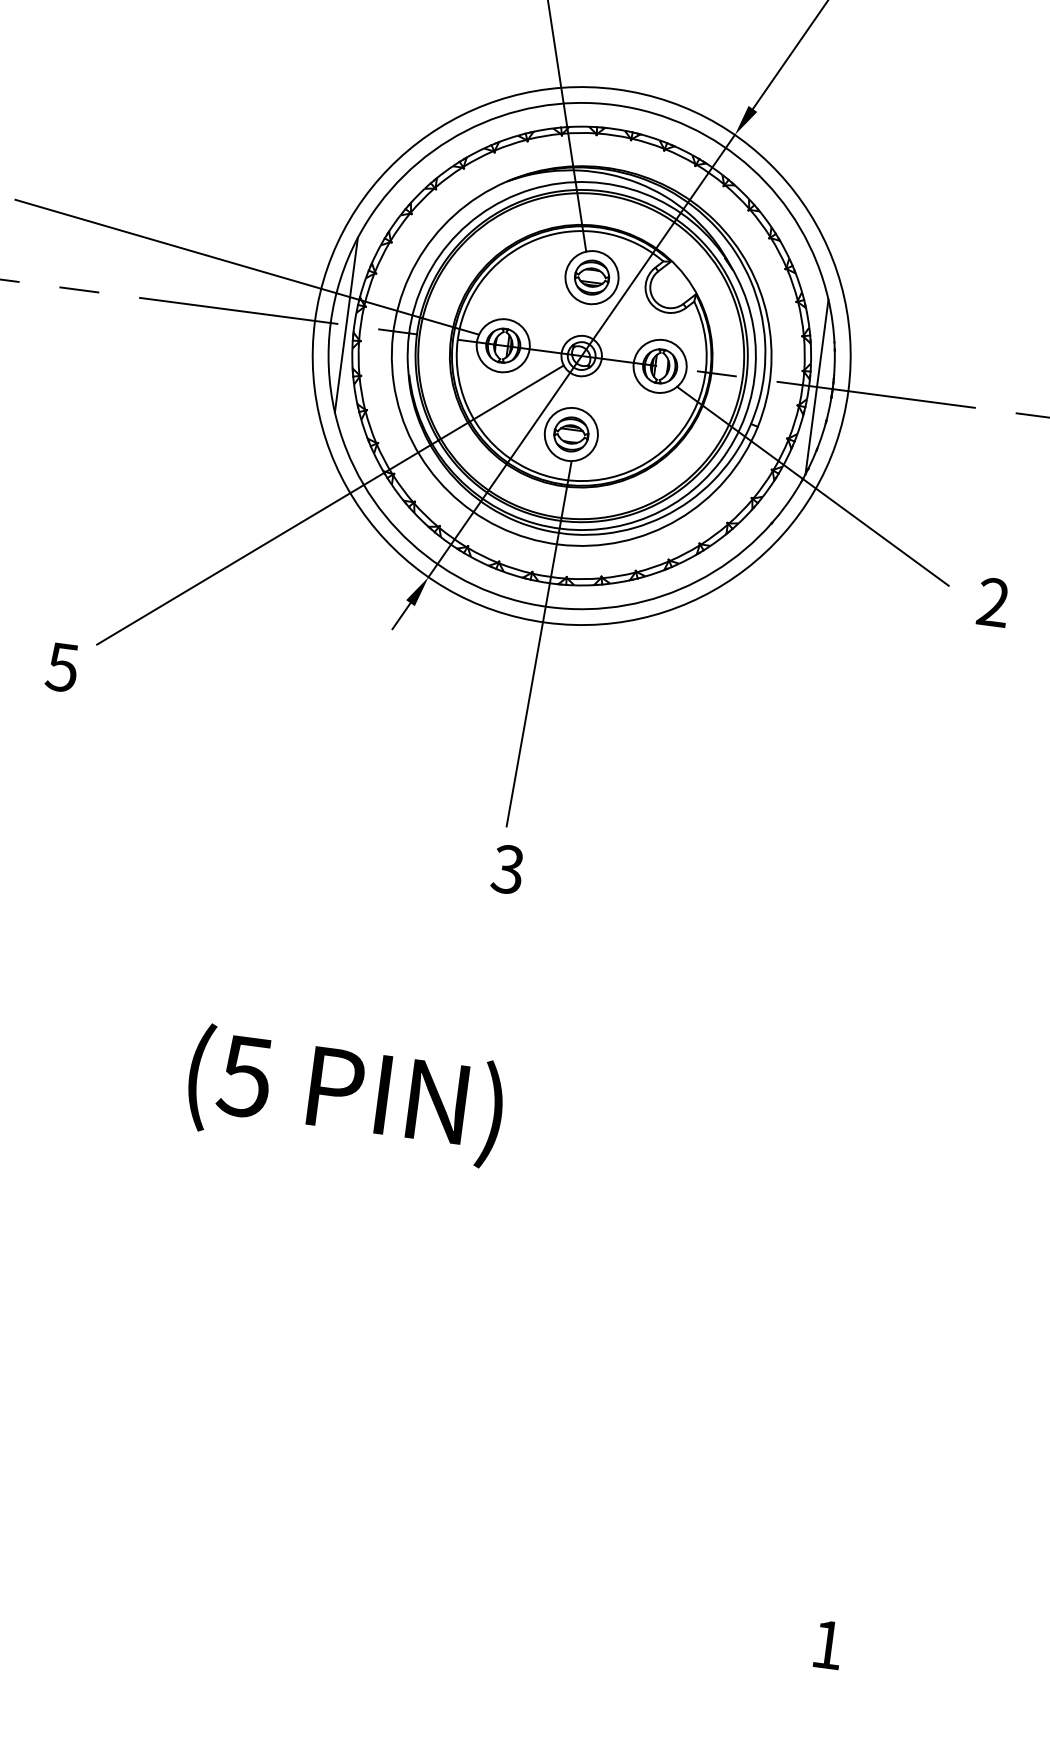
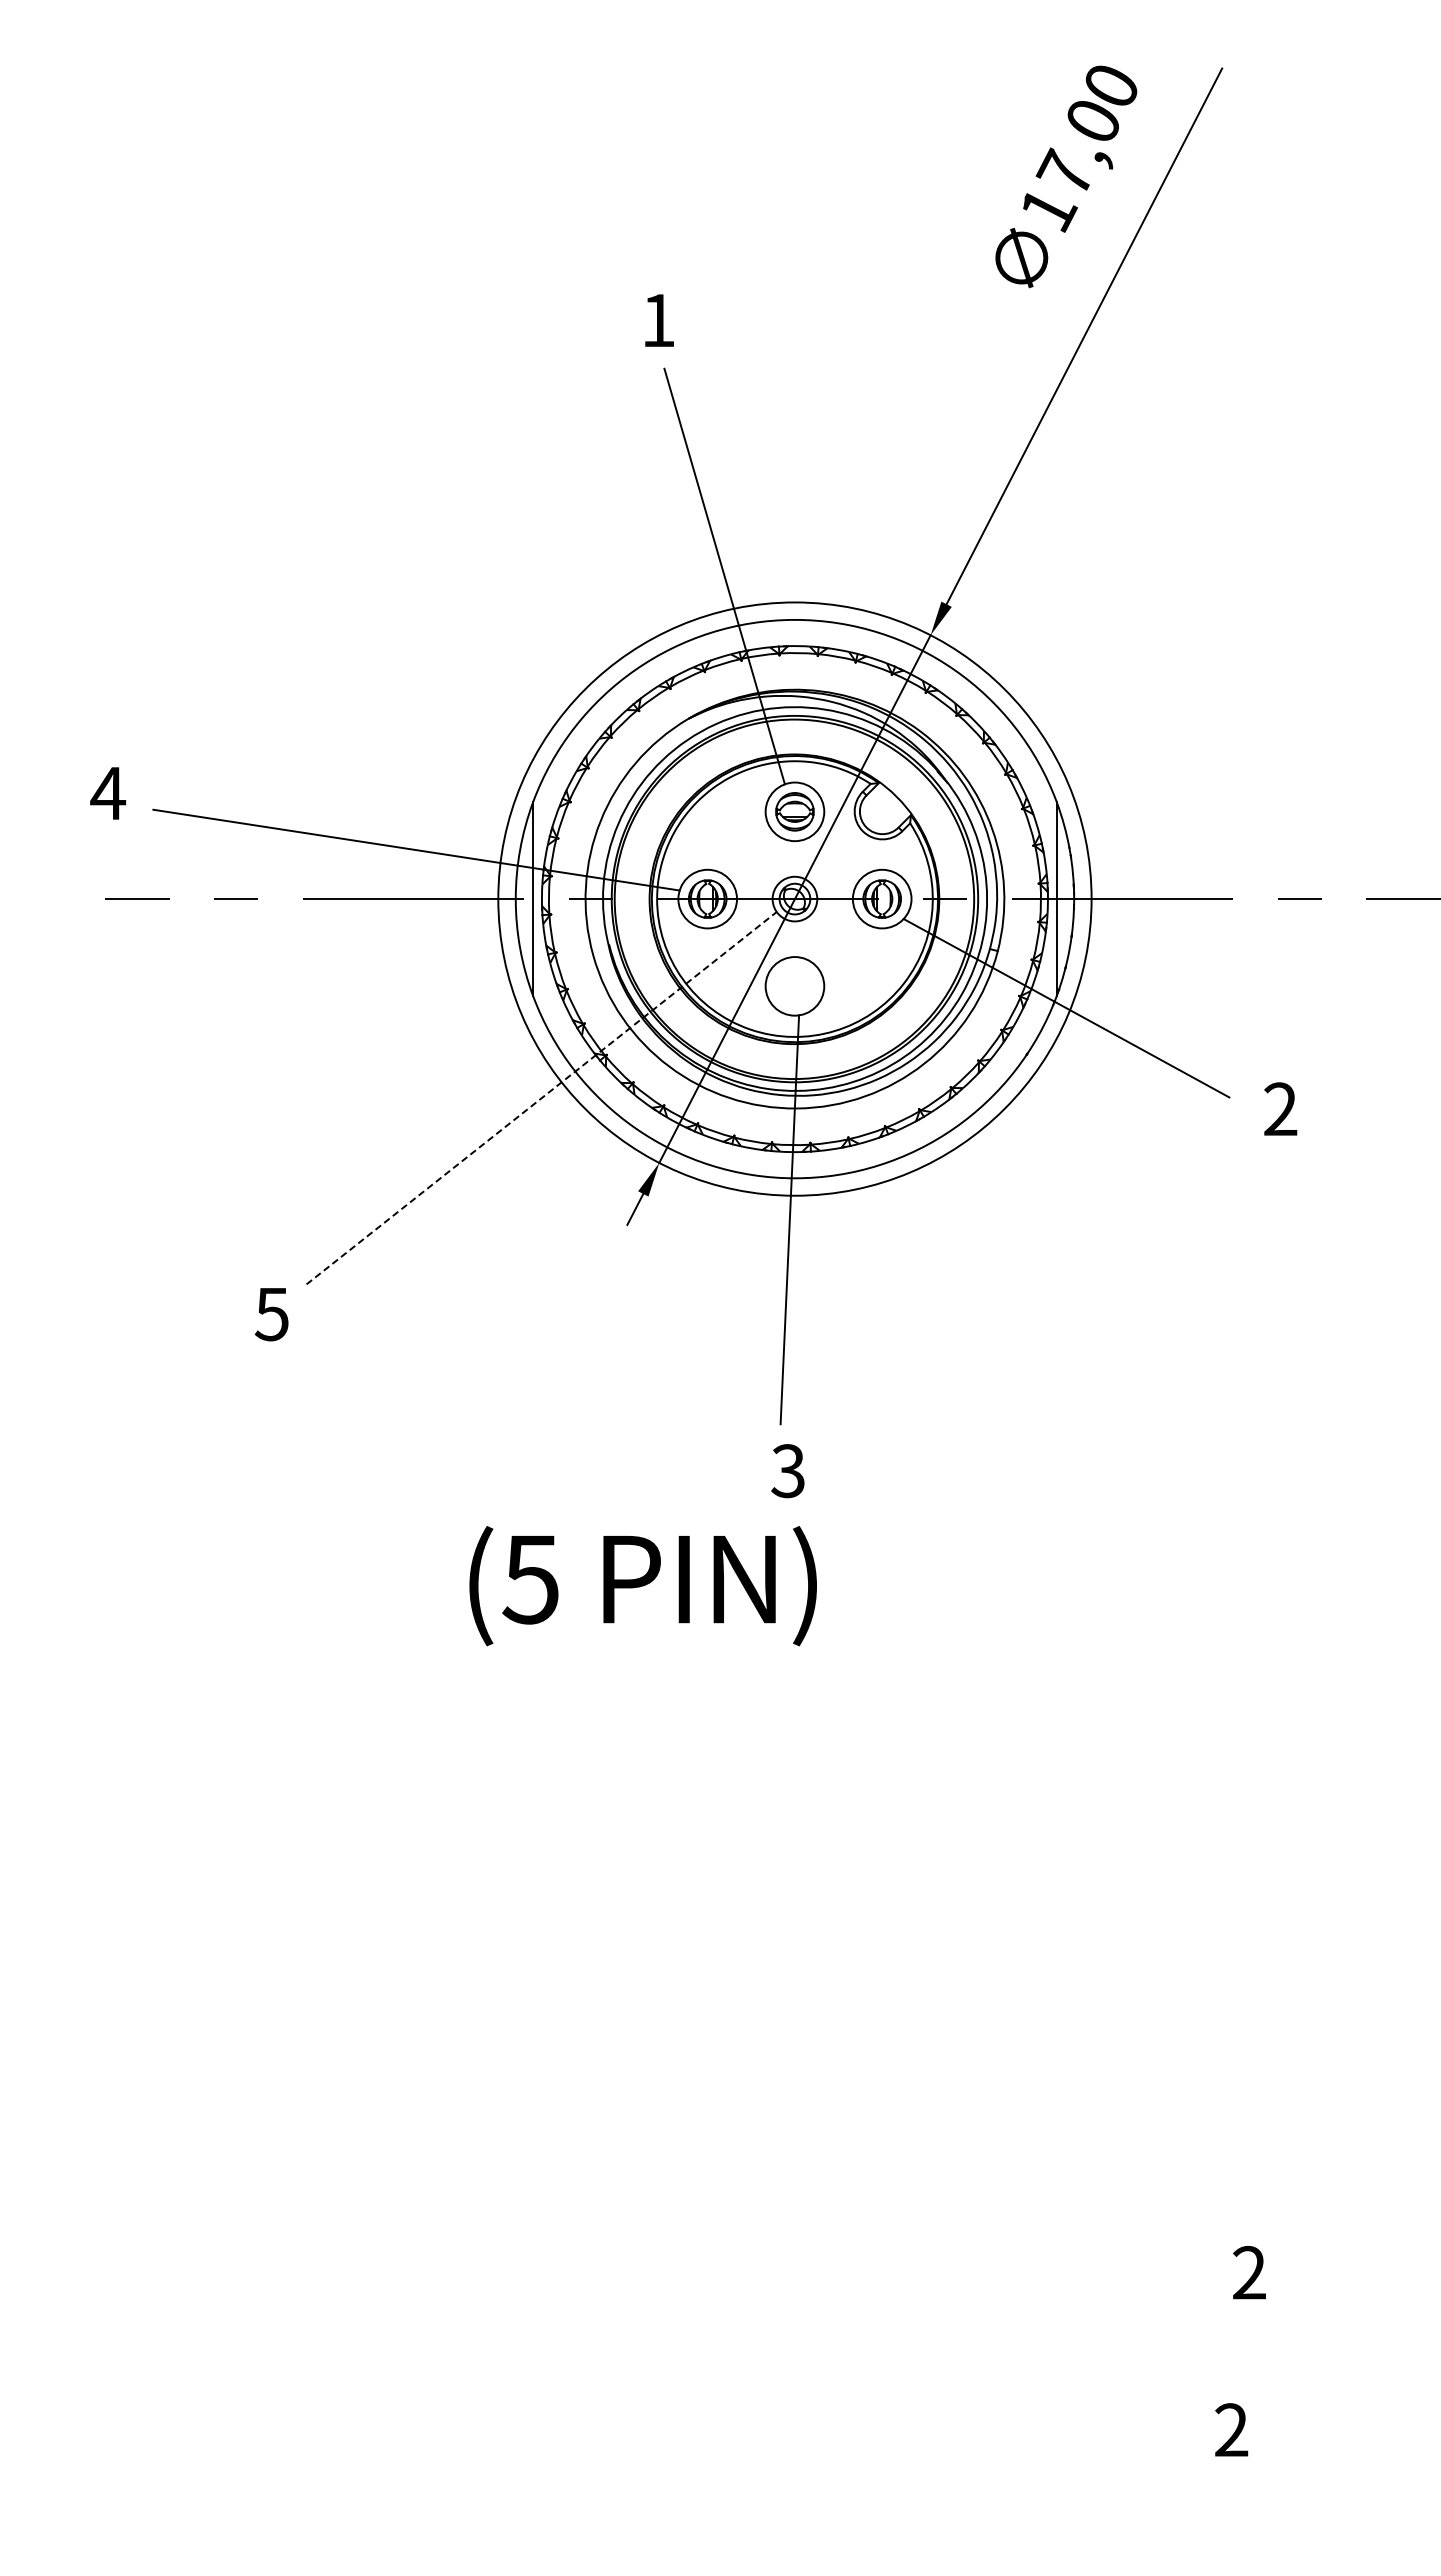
part: (570, 434) -> (794, 986), removed
line: (330, 505) -> (541, 1098), solid -> dashed
text: (344, 1096) -> (642, 1586), moved
text: (827, 1644) -> (1249, 2272), 1 -> 2

